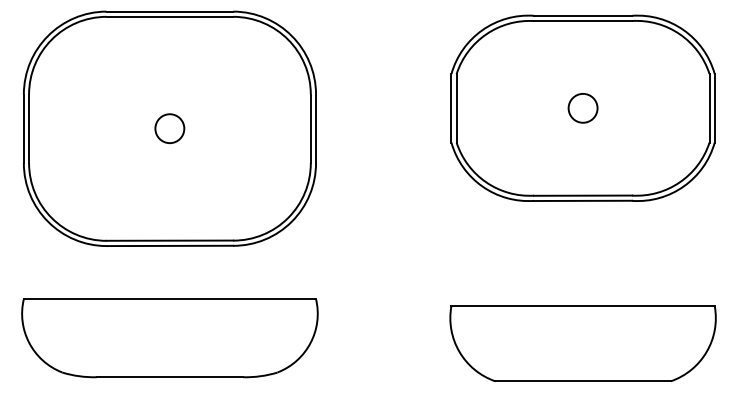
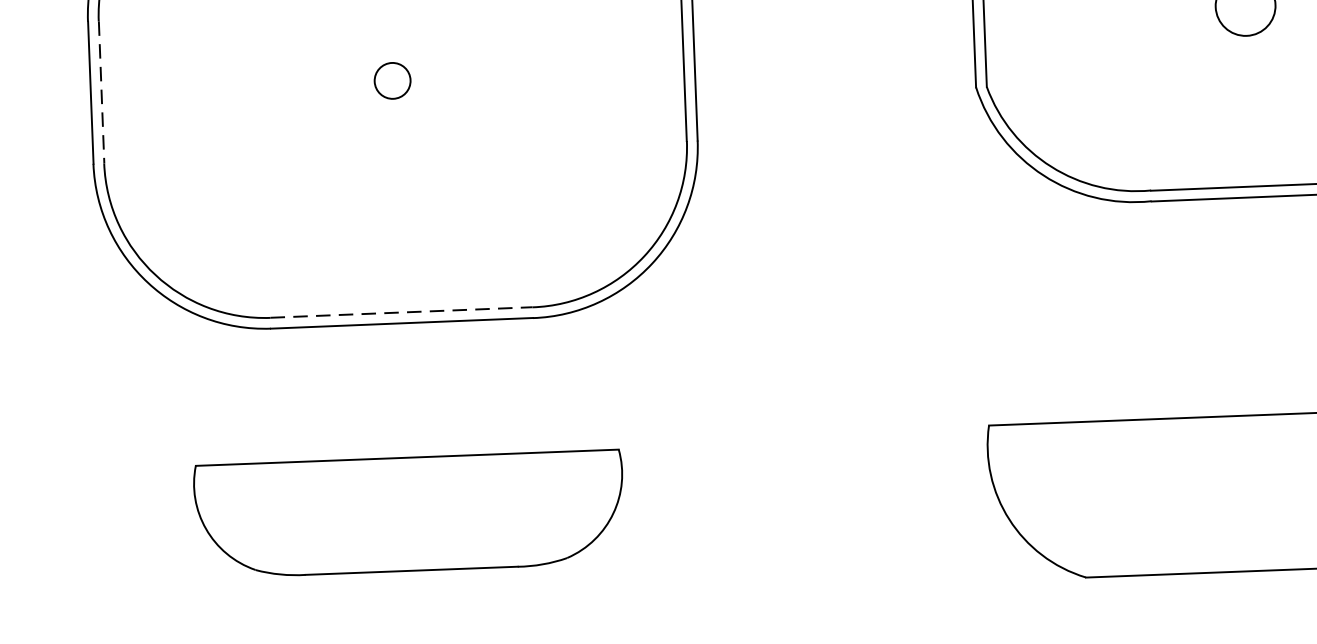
circle: (169, 128) -> (391, 80), size x0.6
line: (29, 129) -> (102, 93), solid -> dashed
line: (170, 240) -> (402, 312), solid -> dashed
part: (169, 338) -> (408, 514), size x0.7

